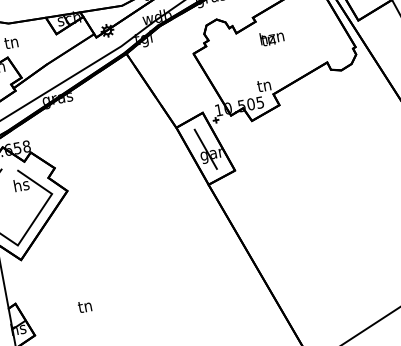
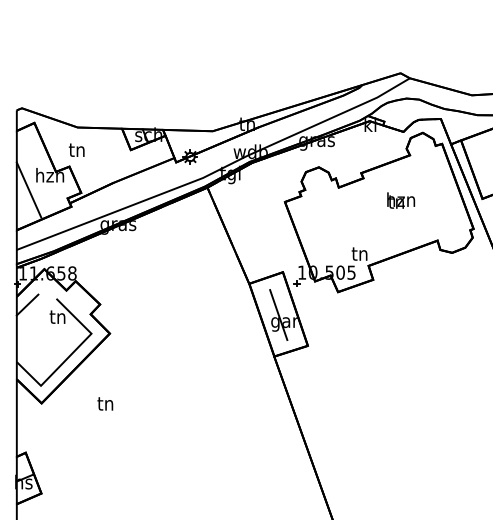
text: (272, 37) -> (401, 200), moved
text: (20, 184) -> (57, 316), hs -> tn
text: (85, 306) -> (105, 403), moved

